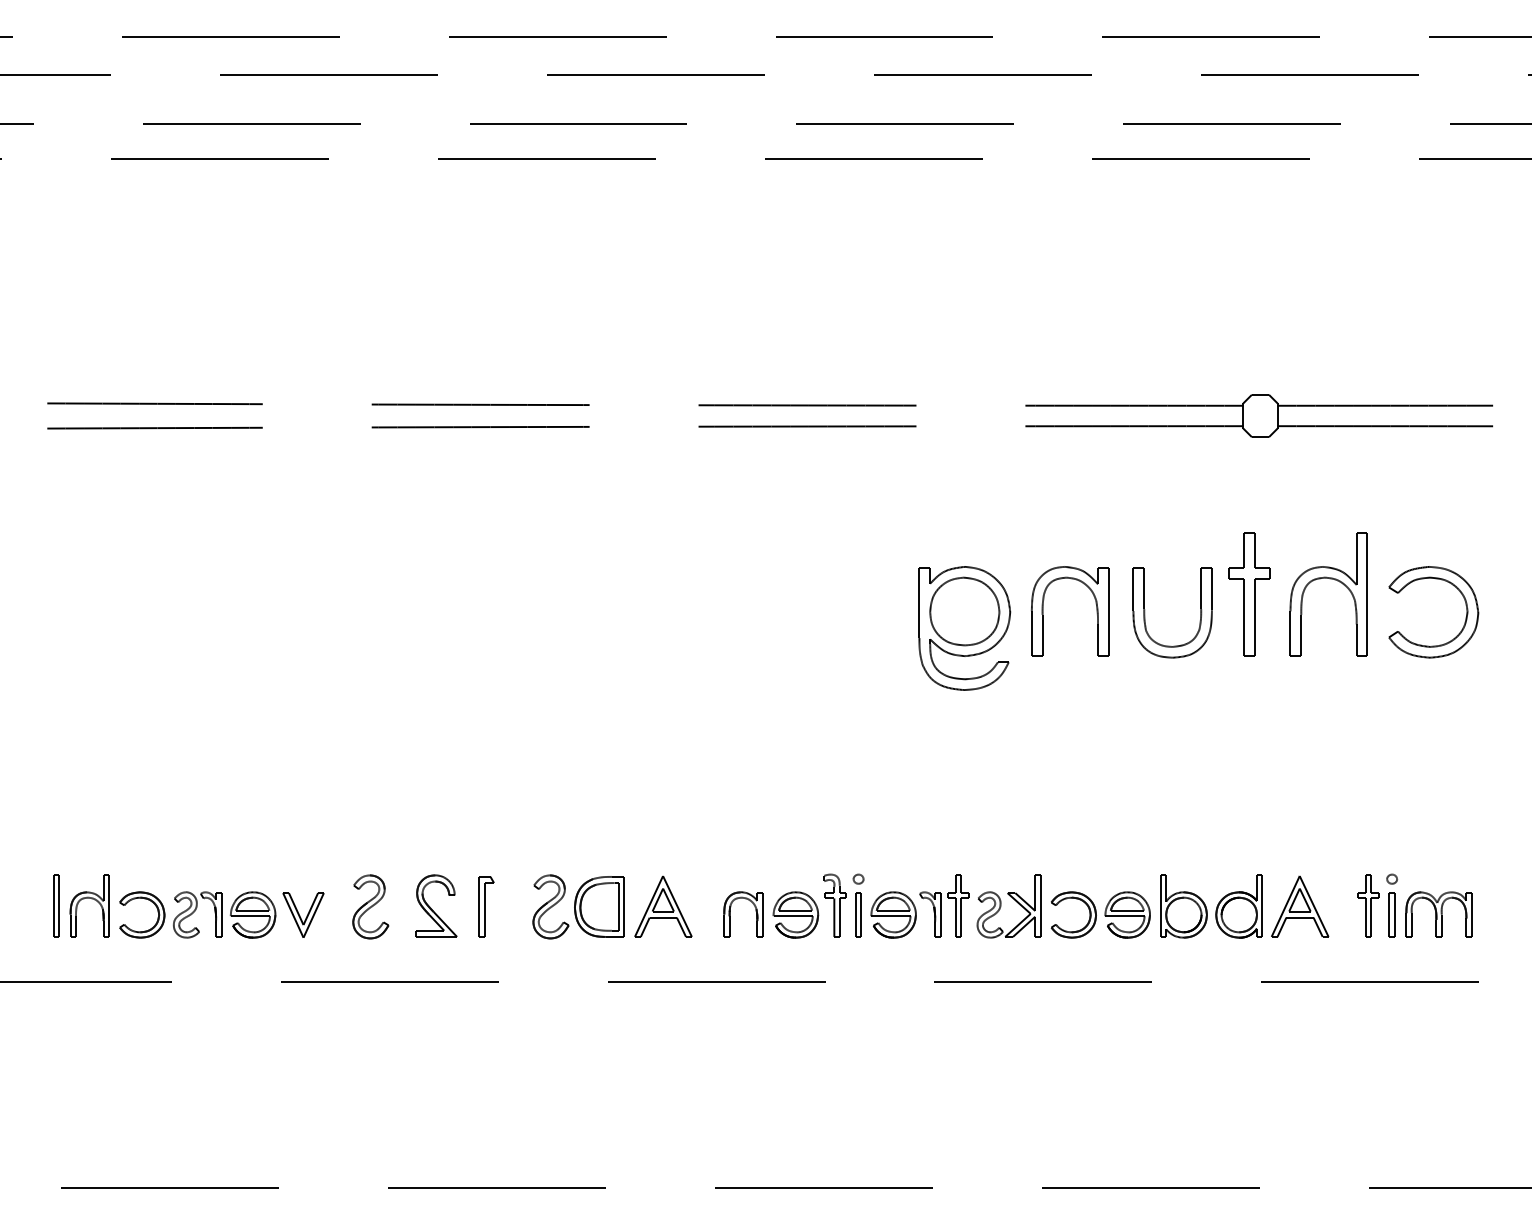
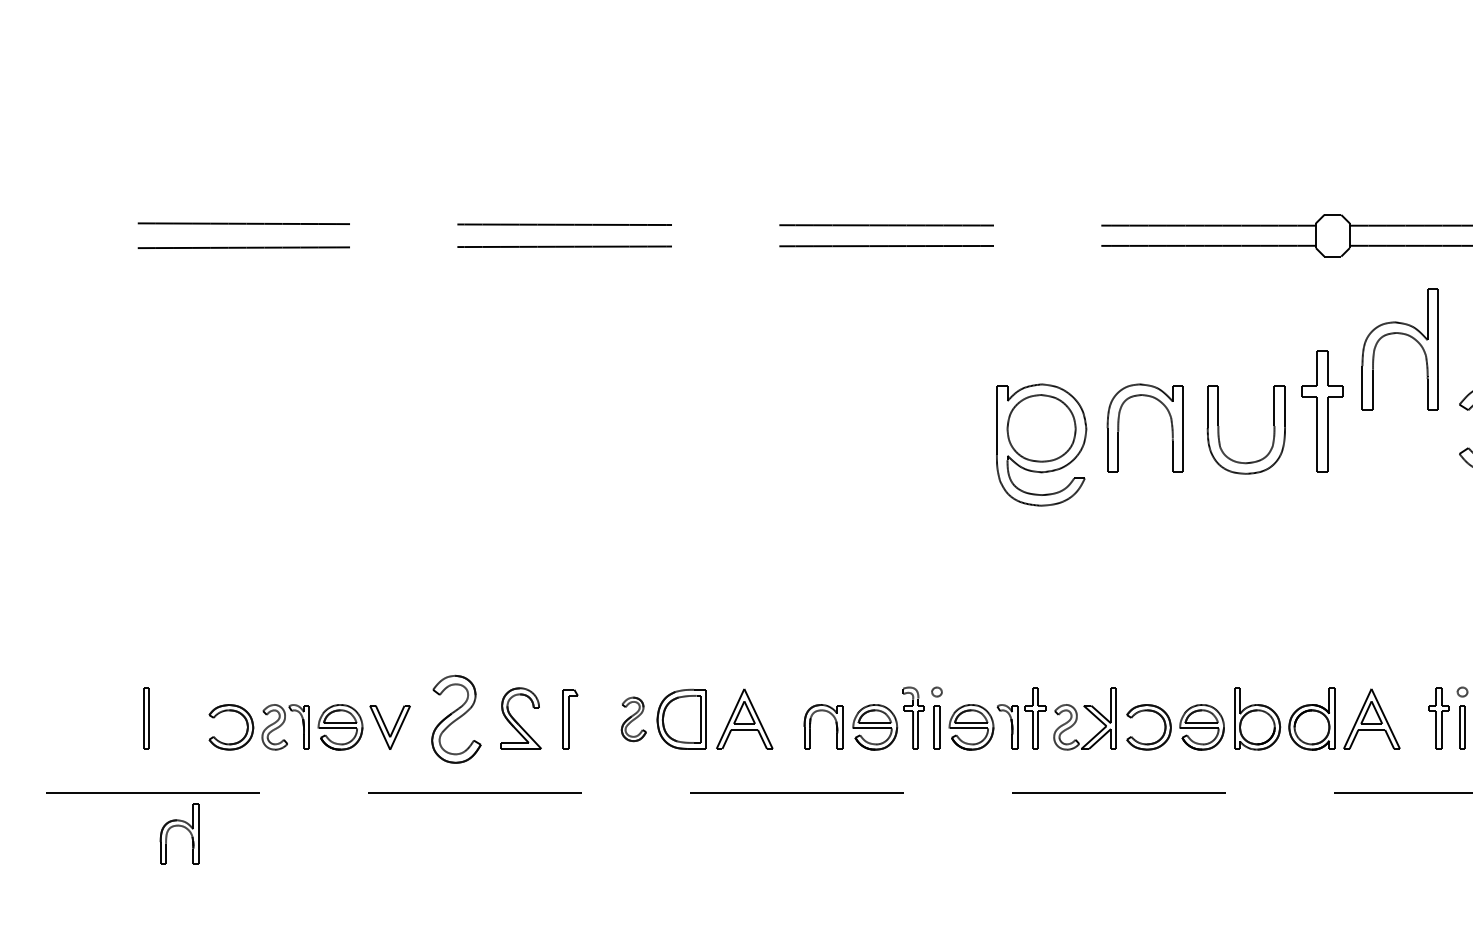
part: (1330, 579) -> (1401, 334), moved
part: (91, 899) -> (181, 827), moved
part: (370, 906) -> (456, 718), size x1.4
part: (550, 906) -> (633, 718), size x0.7

